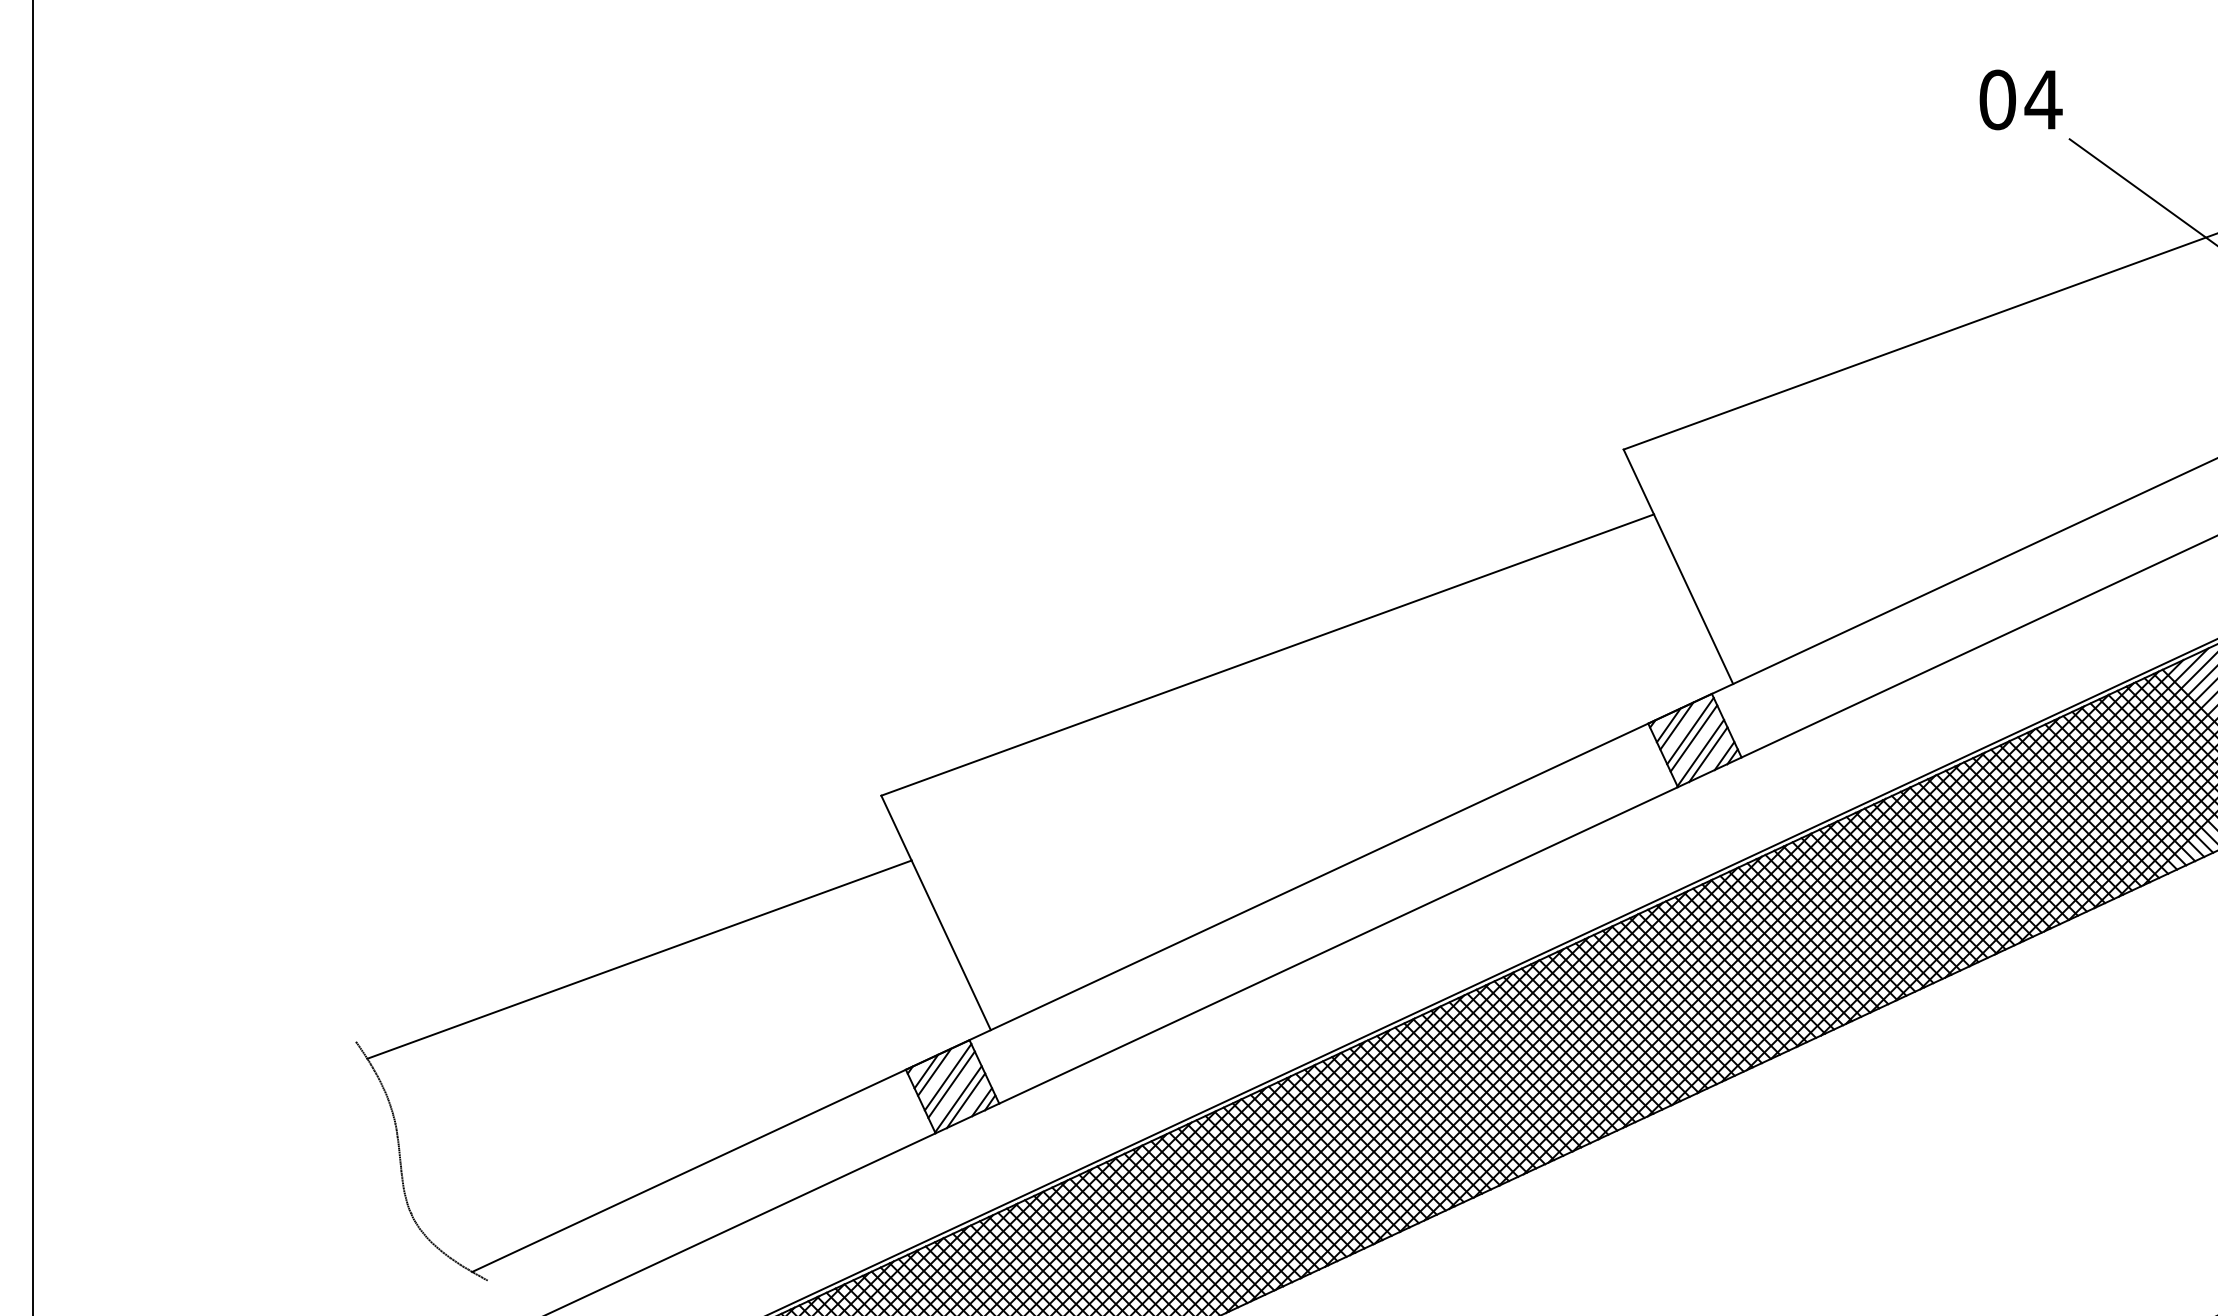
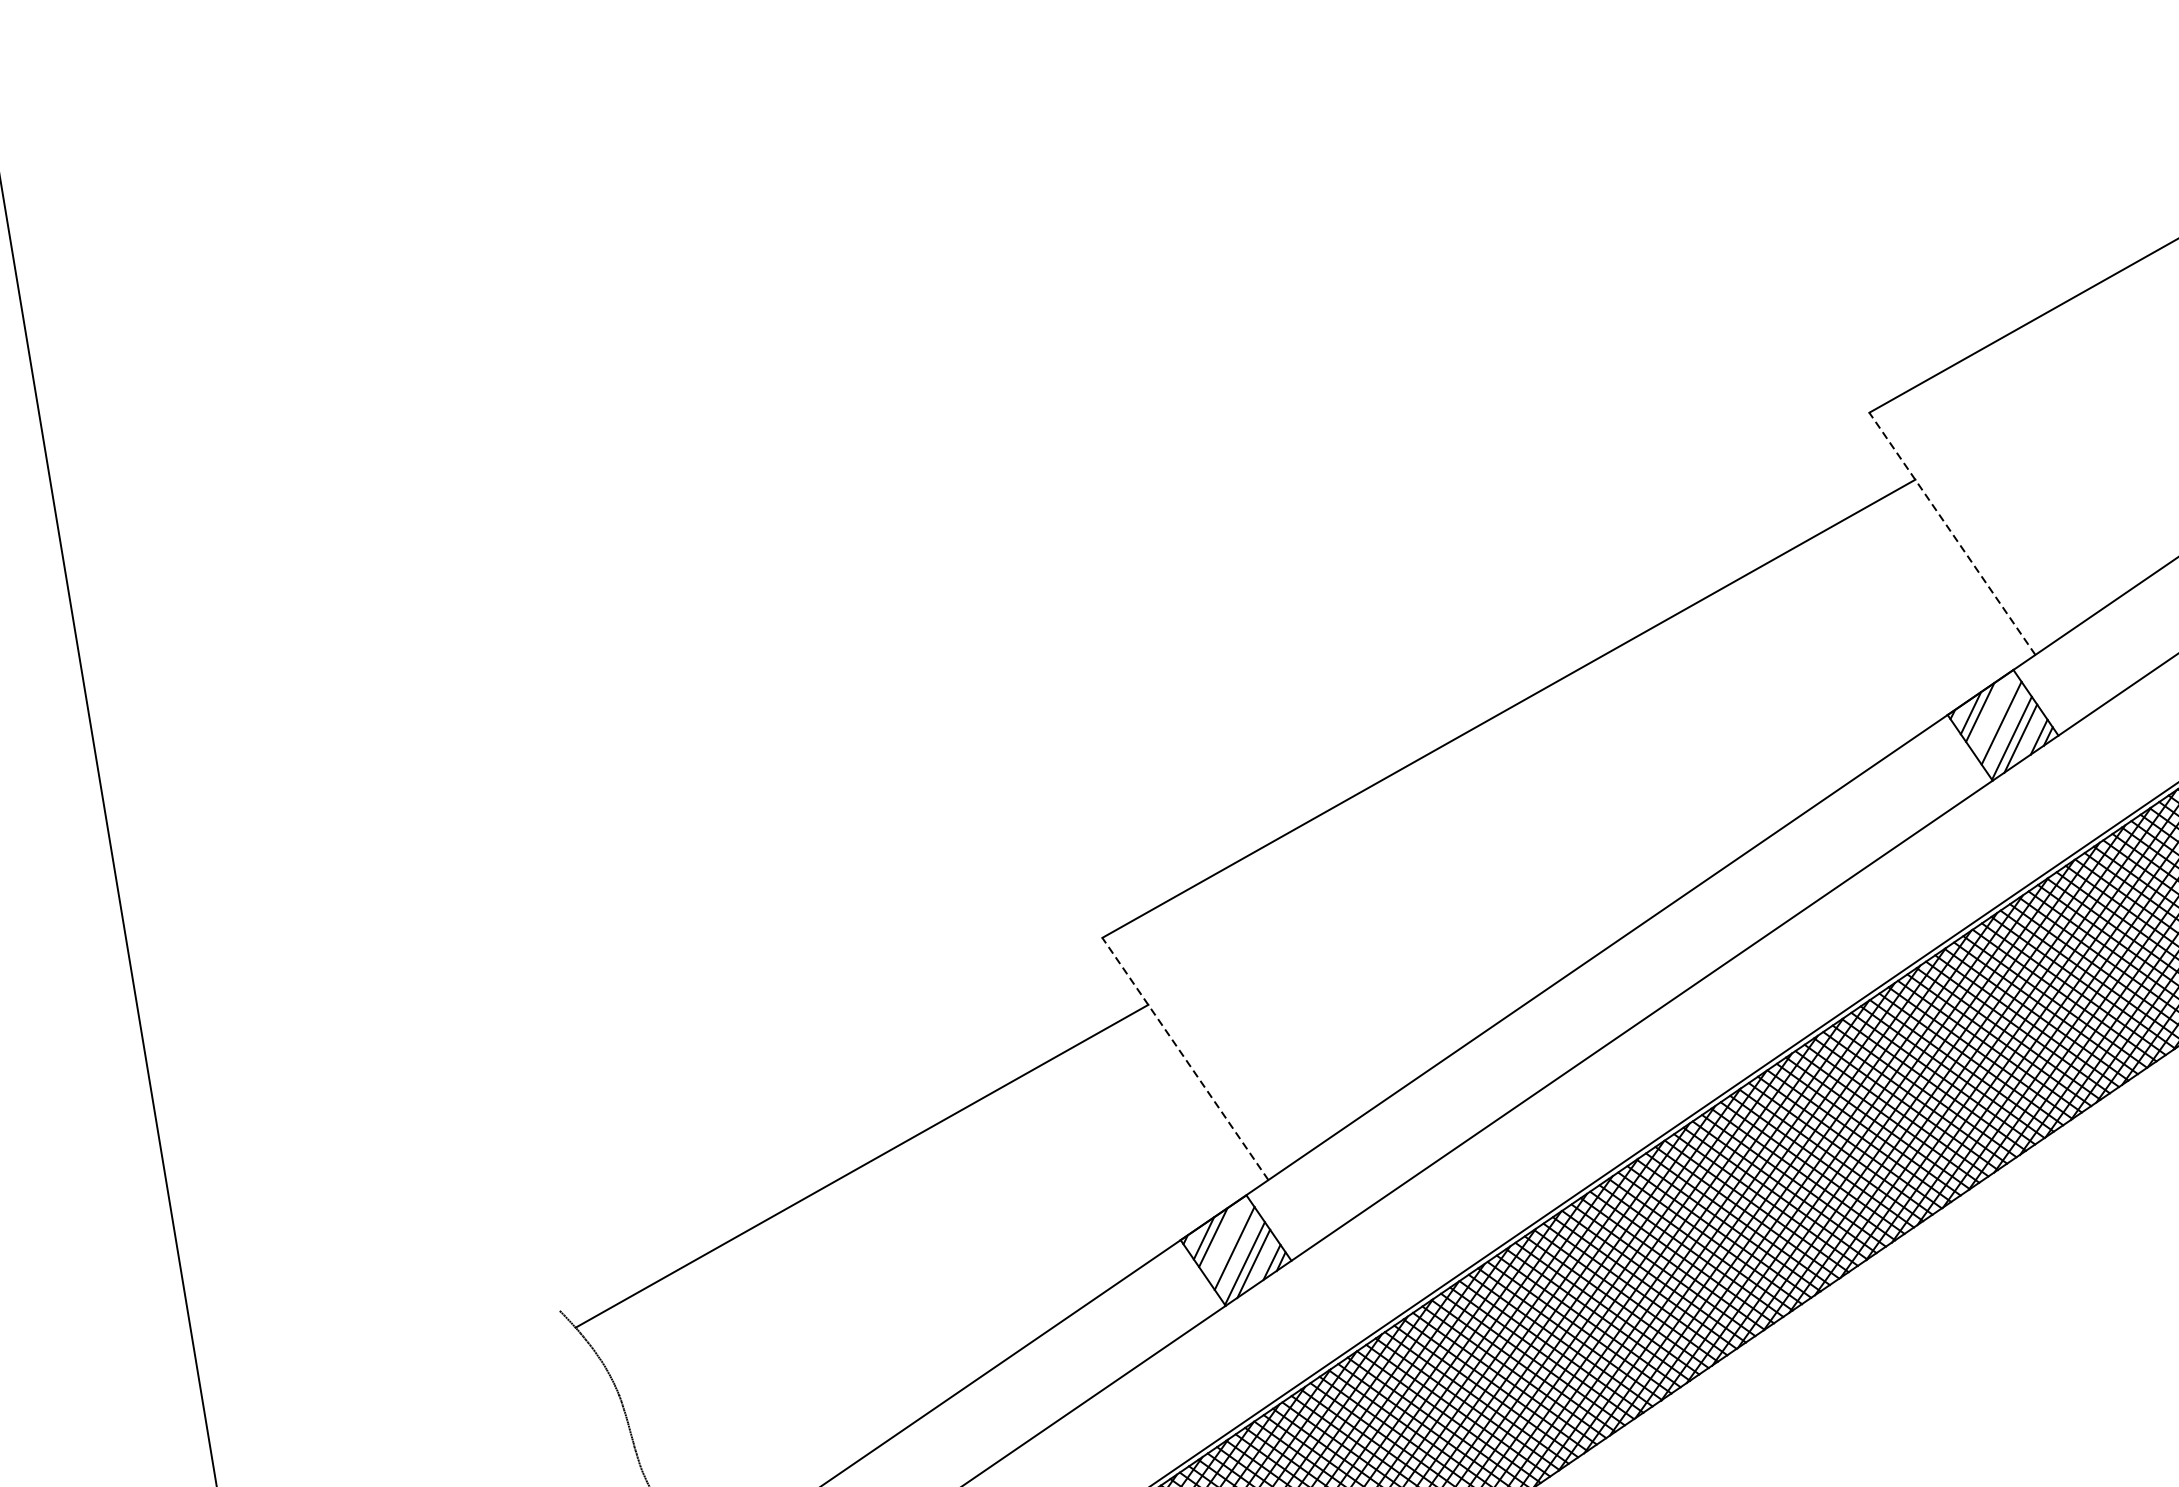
line: (1678, 566) -> (1952, 533), solid -> dashed
line: (1690, 730) -> (1996, 714), removed
line: (935, 912) -> (1184, 1058), solid -> dashed
line: (947, 1077) -> (1228, 1241), removed

